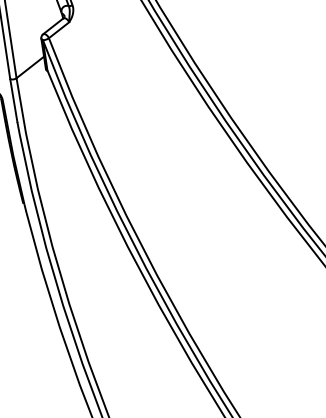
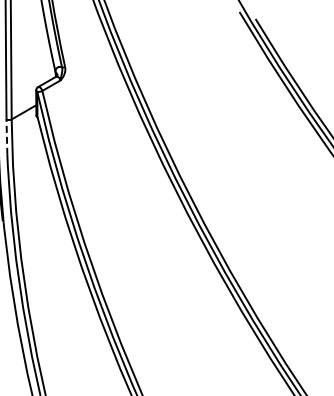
line: (13, 101) -> (6, 137), solid -> dashed

